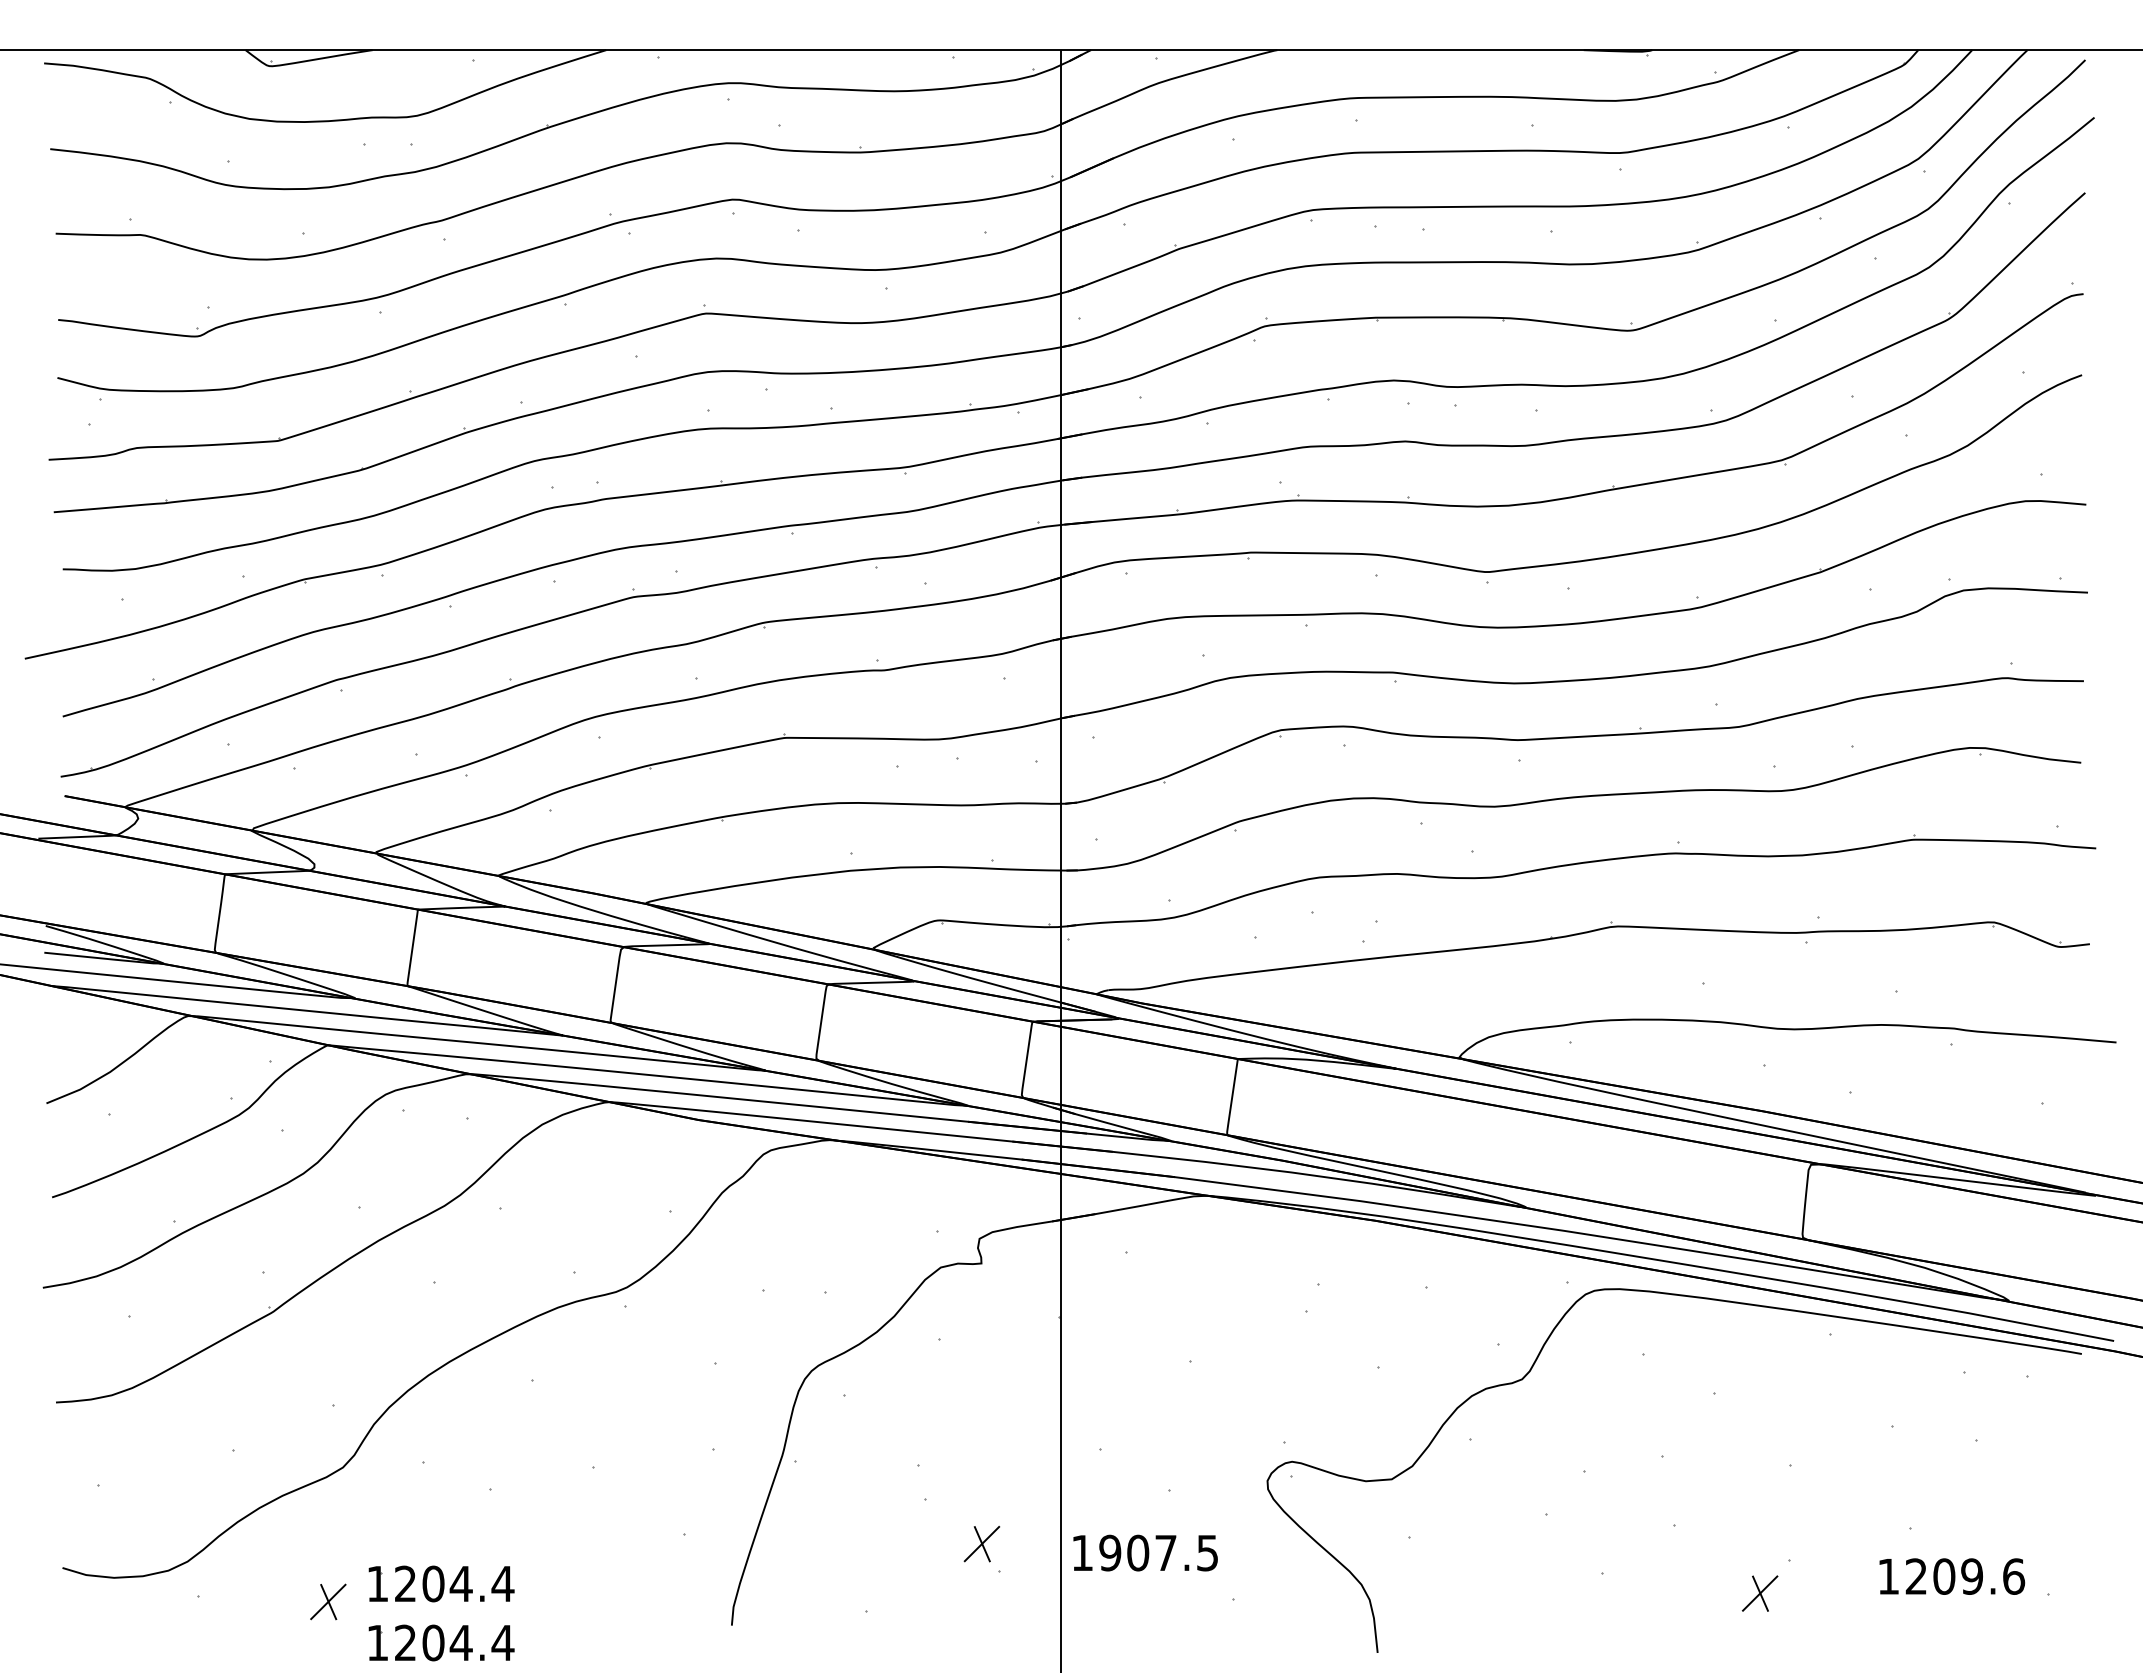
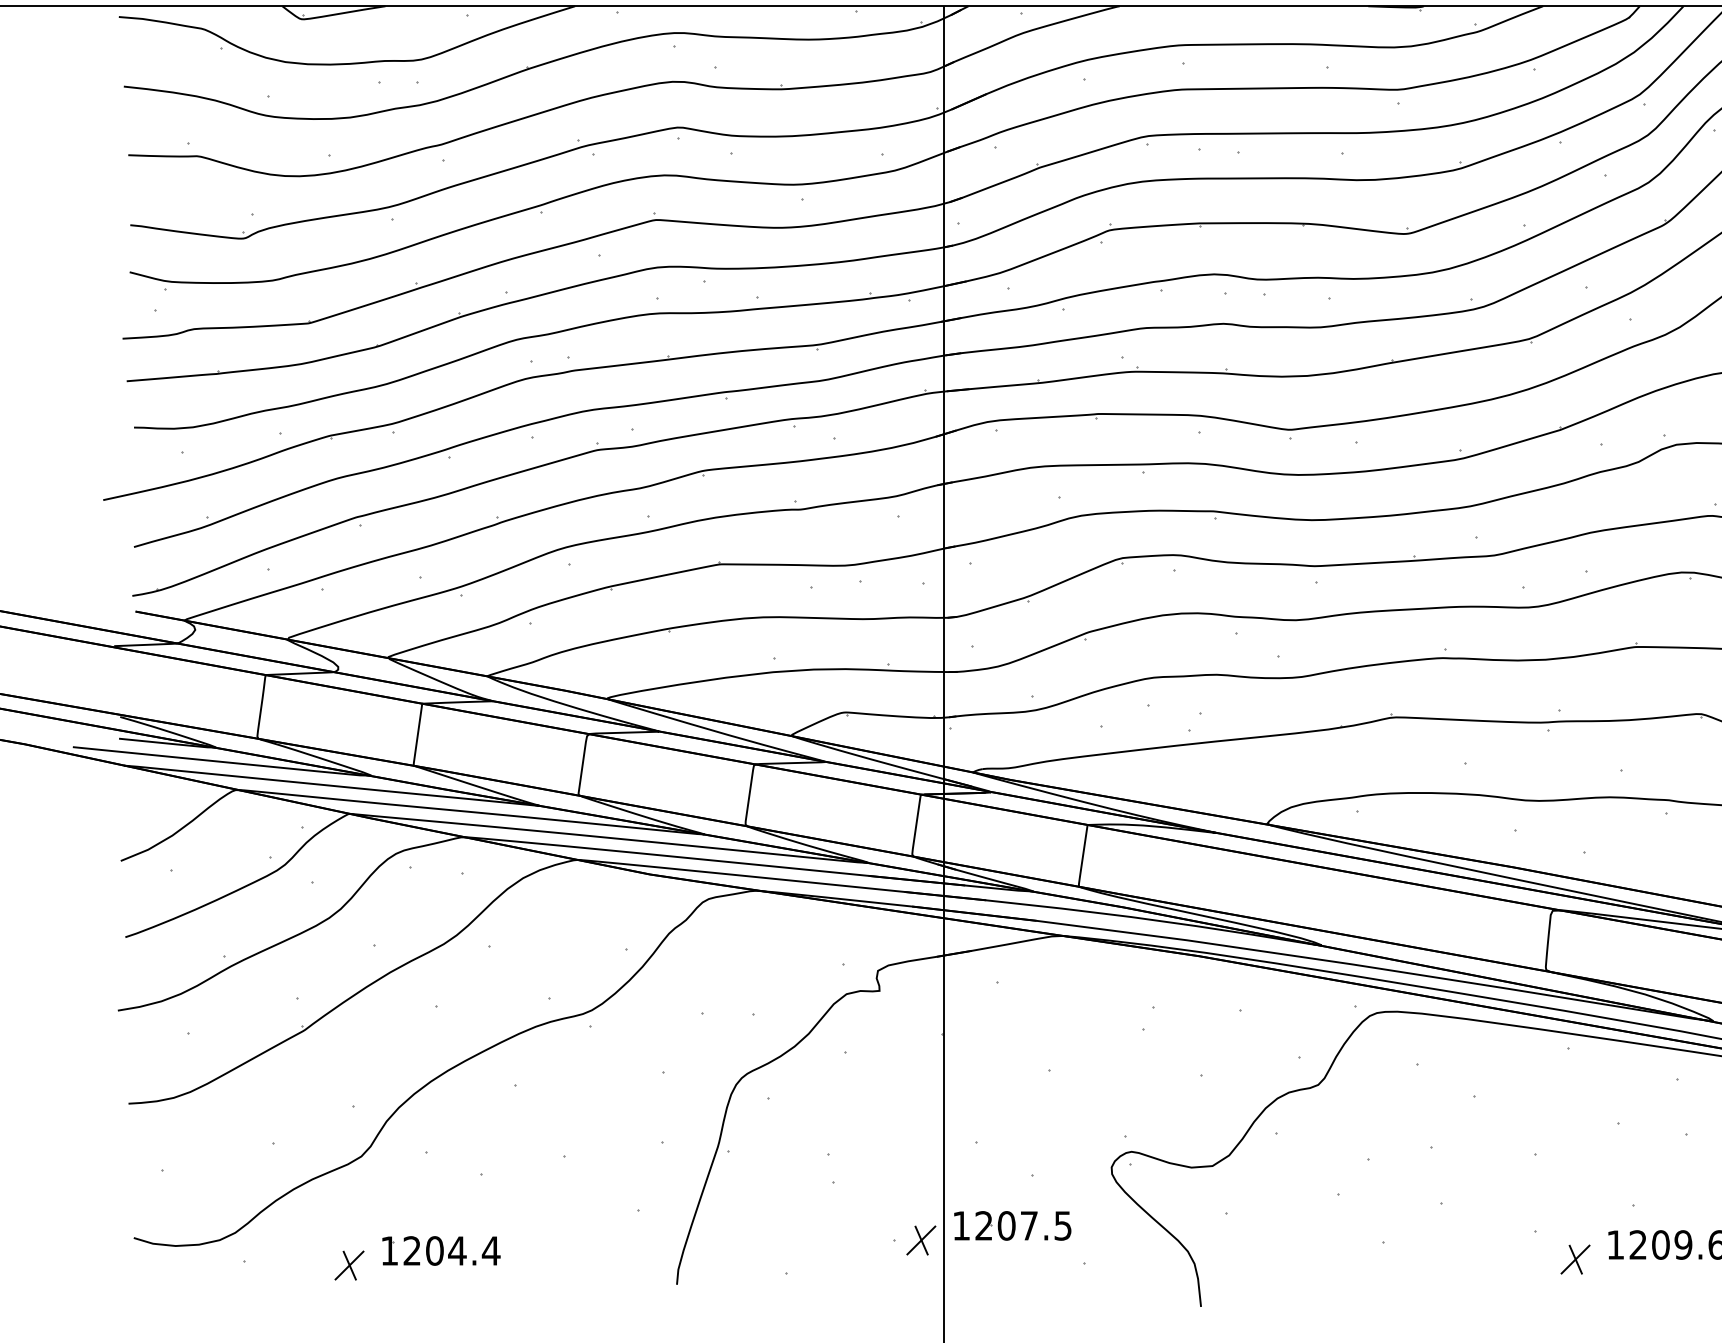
part: (981, 1543) -> (920, 1240), moved
text: (1110, 1552) -> (984, 1225), 1907.5 -> 1207.5
part: (1760, 1593) -> (1575, 1259), moved
part: (441, 1642) -> (441, 1298), removed

